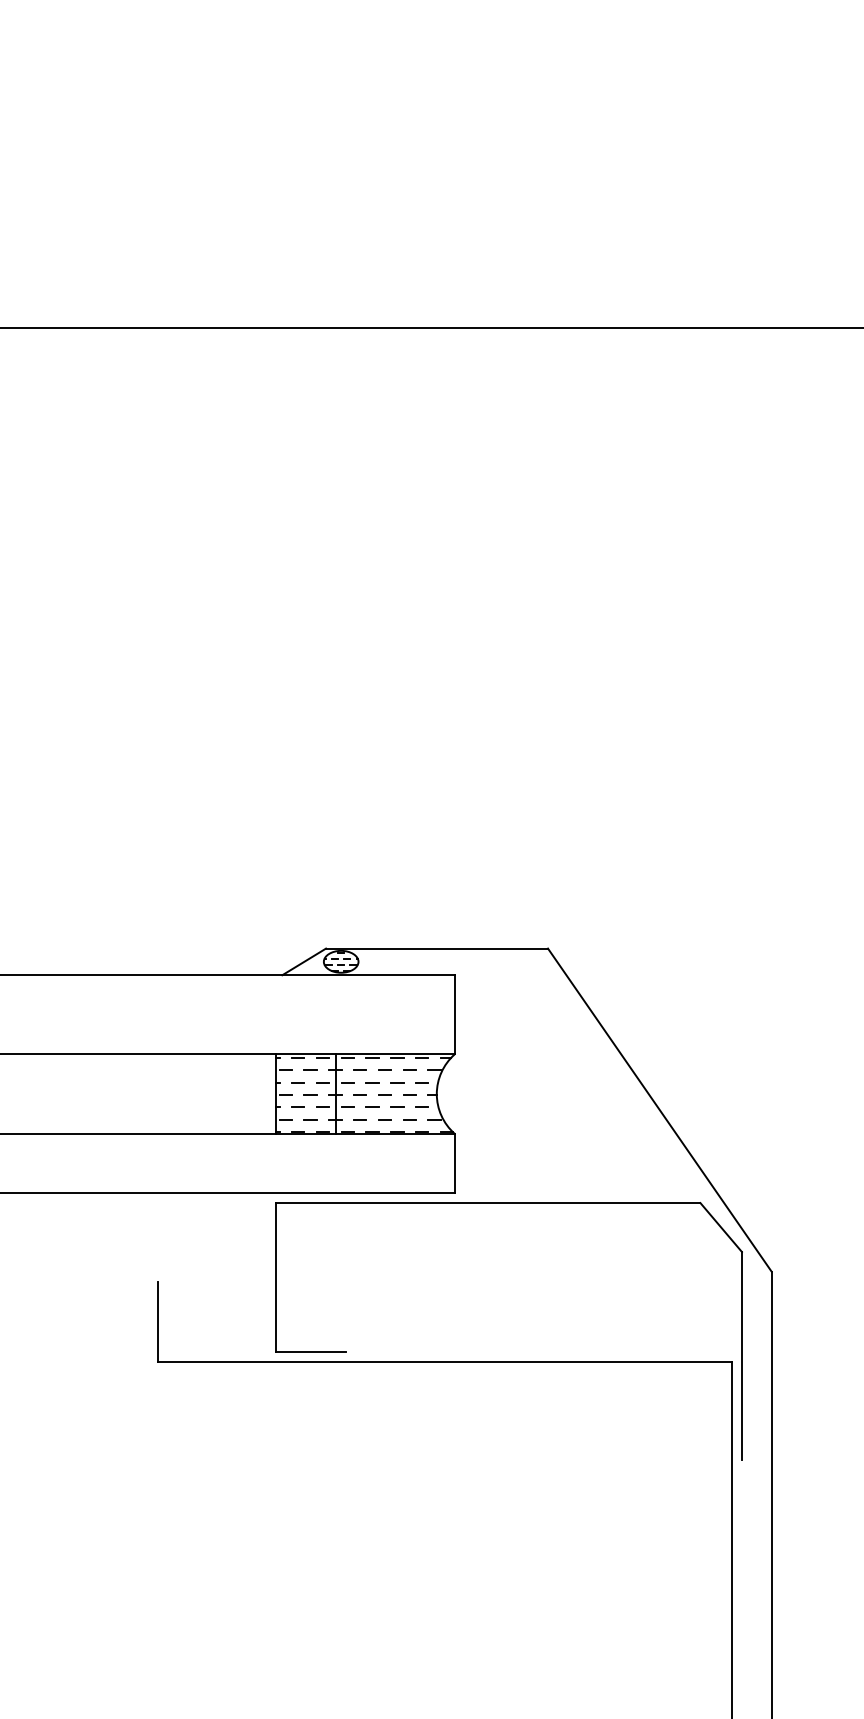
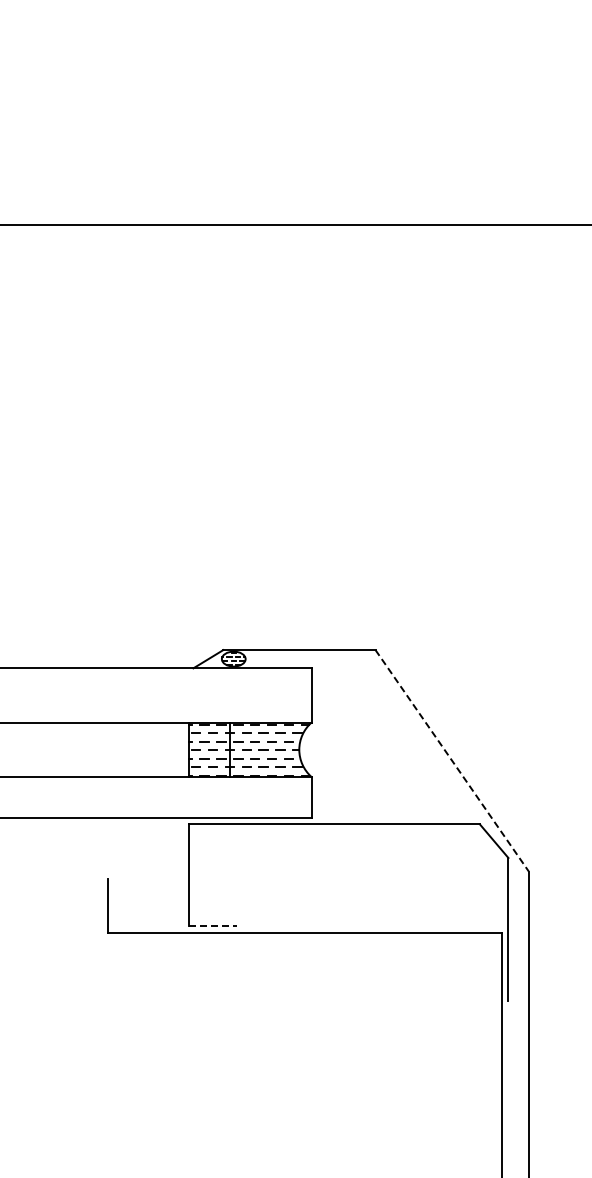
line: (660, 1109) -> (452, 760), solid -> dashed
line: (311, 1351) -> (213, 926), solid -> dashed

